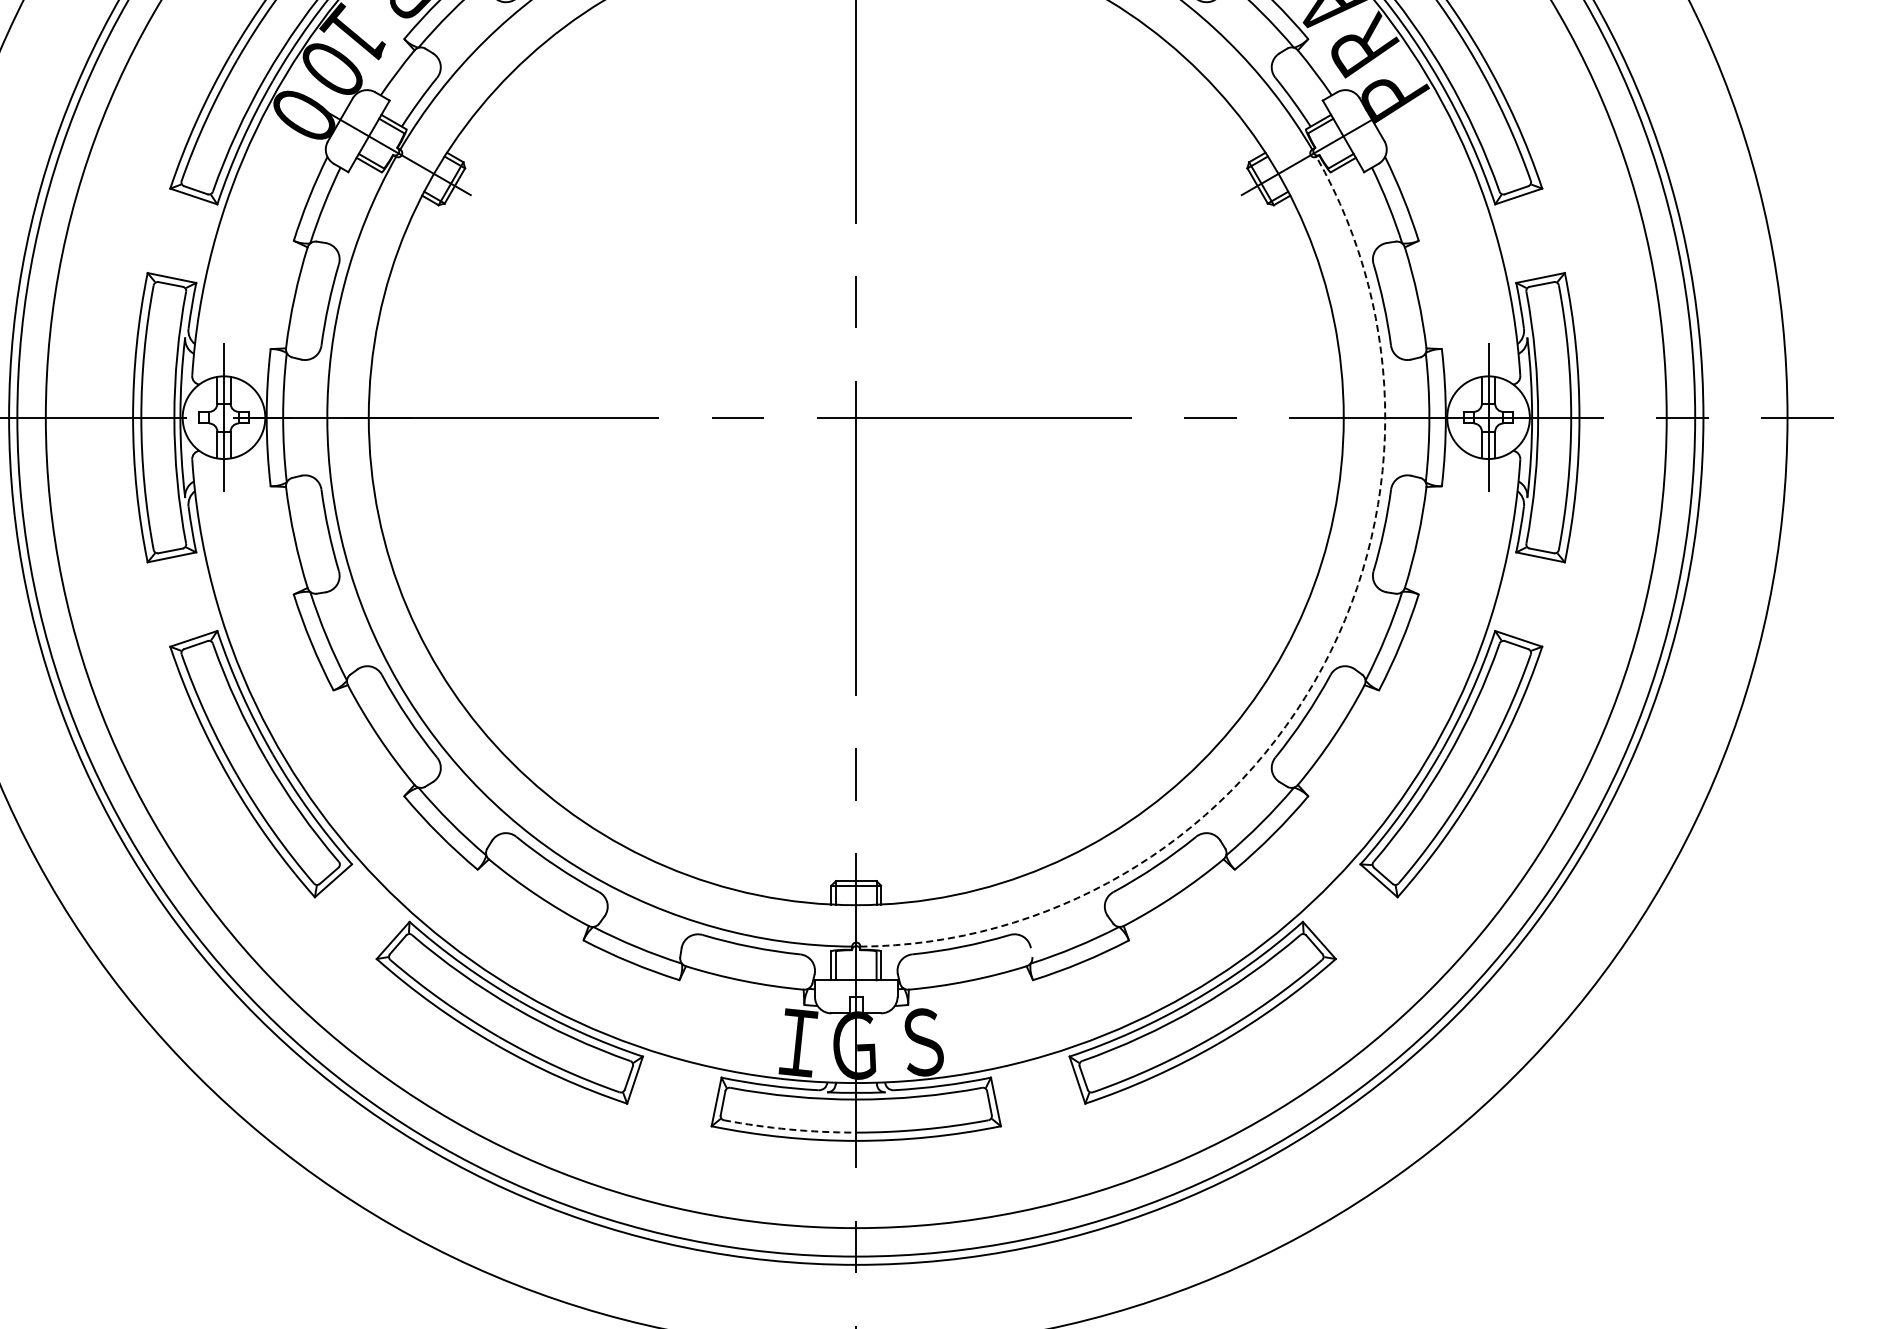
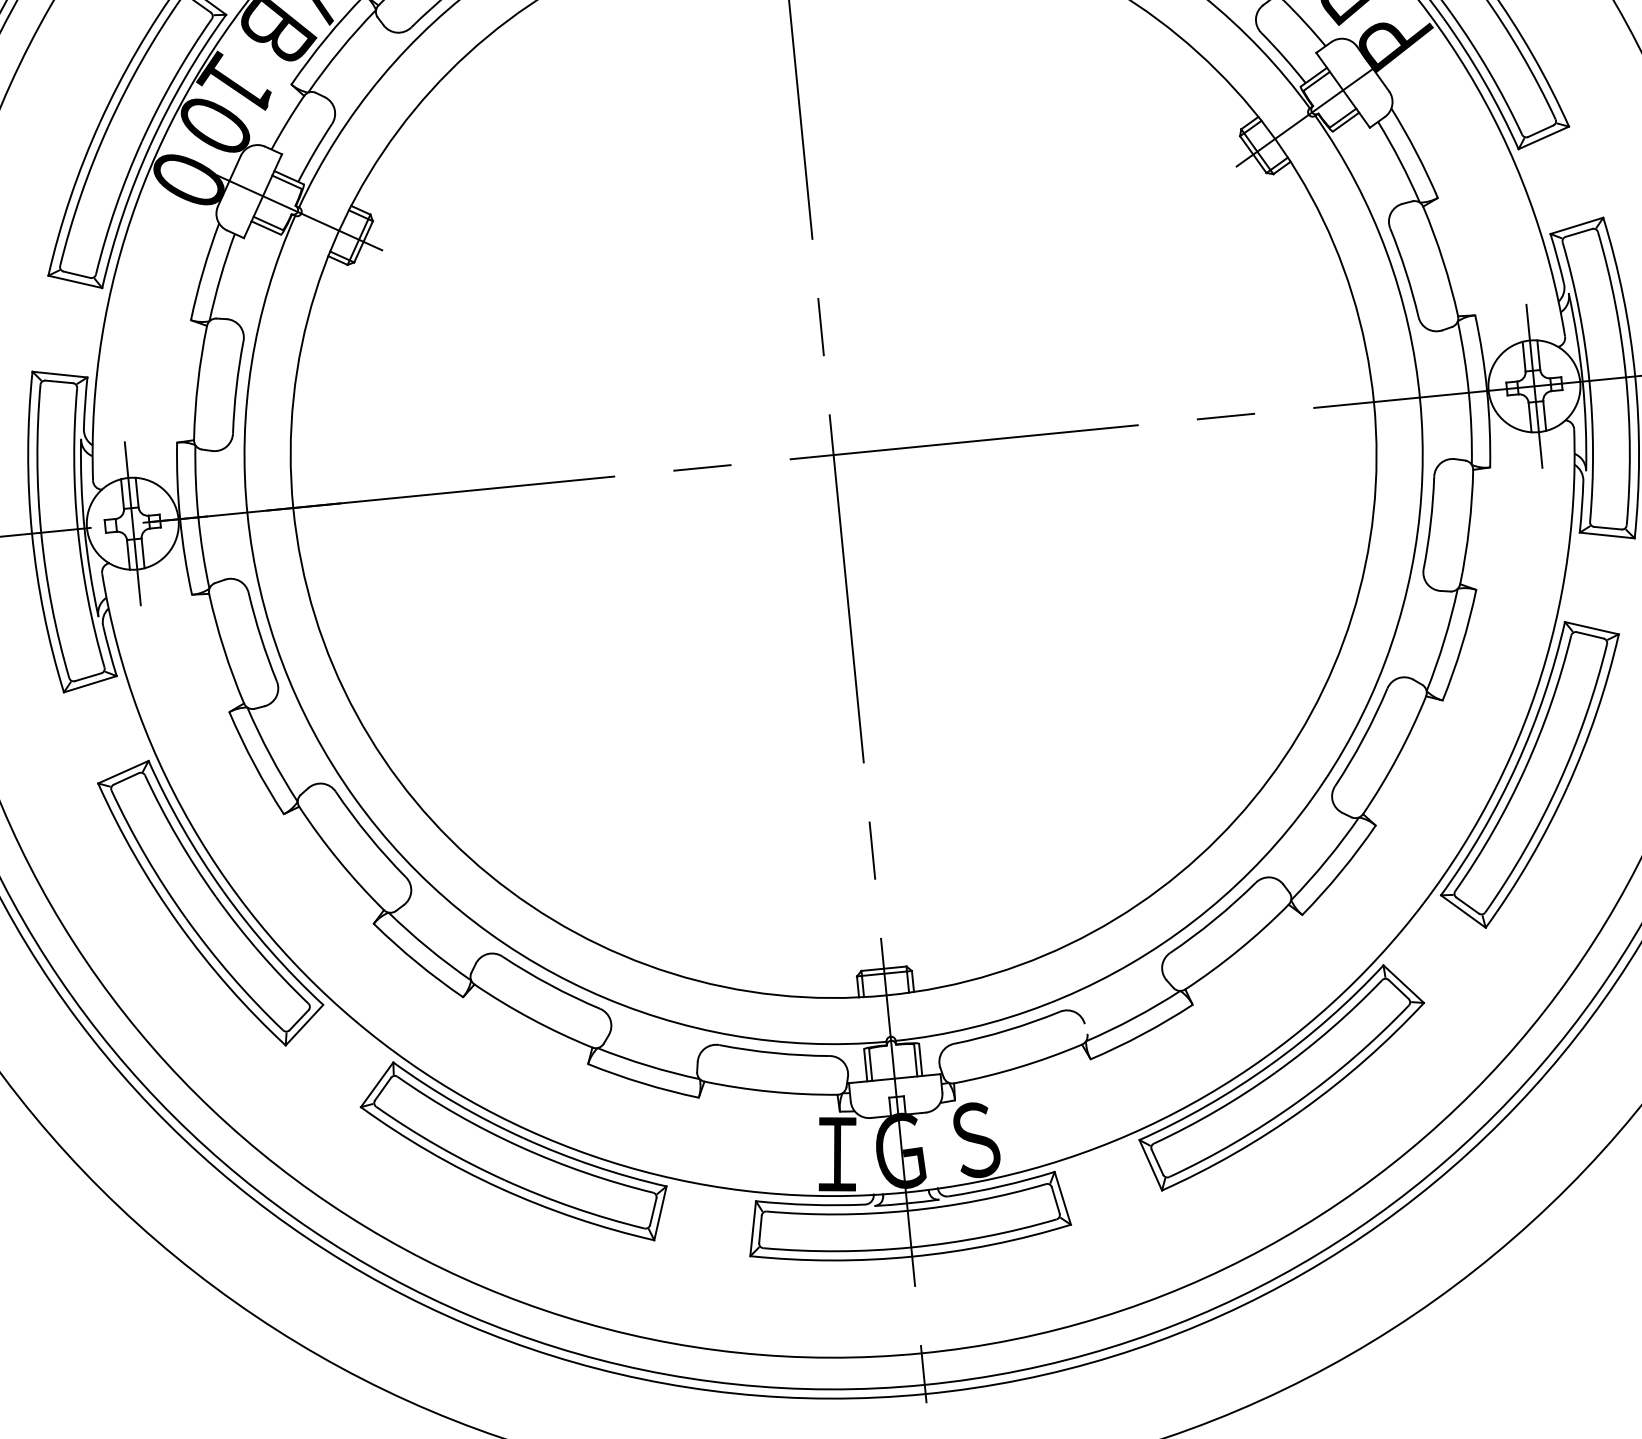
arc: (1314, 682) -> (1370, 698), dashed -> solid
arc: (789, 1129) -> (836, 1251), dashed -> solid

